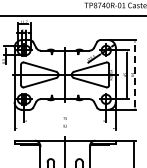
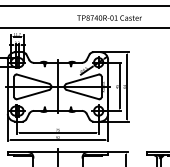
line: (135, 74) -> (127, 86), dashed -> solid
line: (64, 120) -> (57, 132), added
line: (64, 129) -> (57, 140), added

